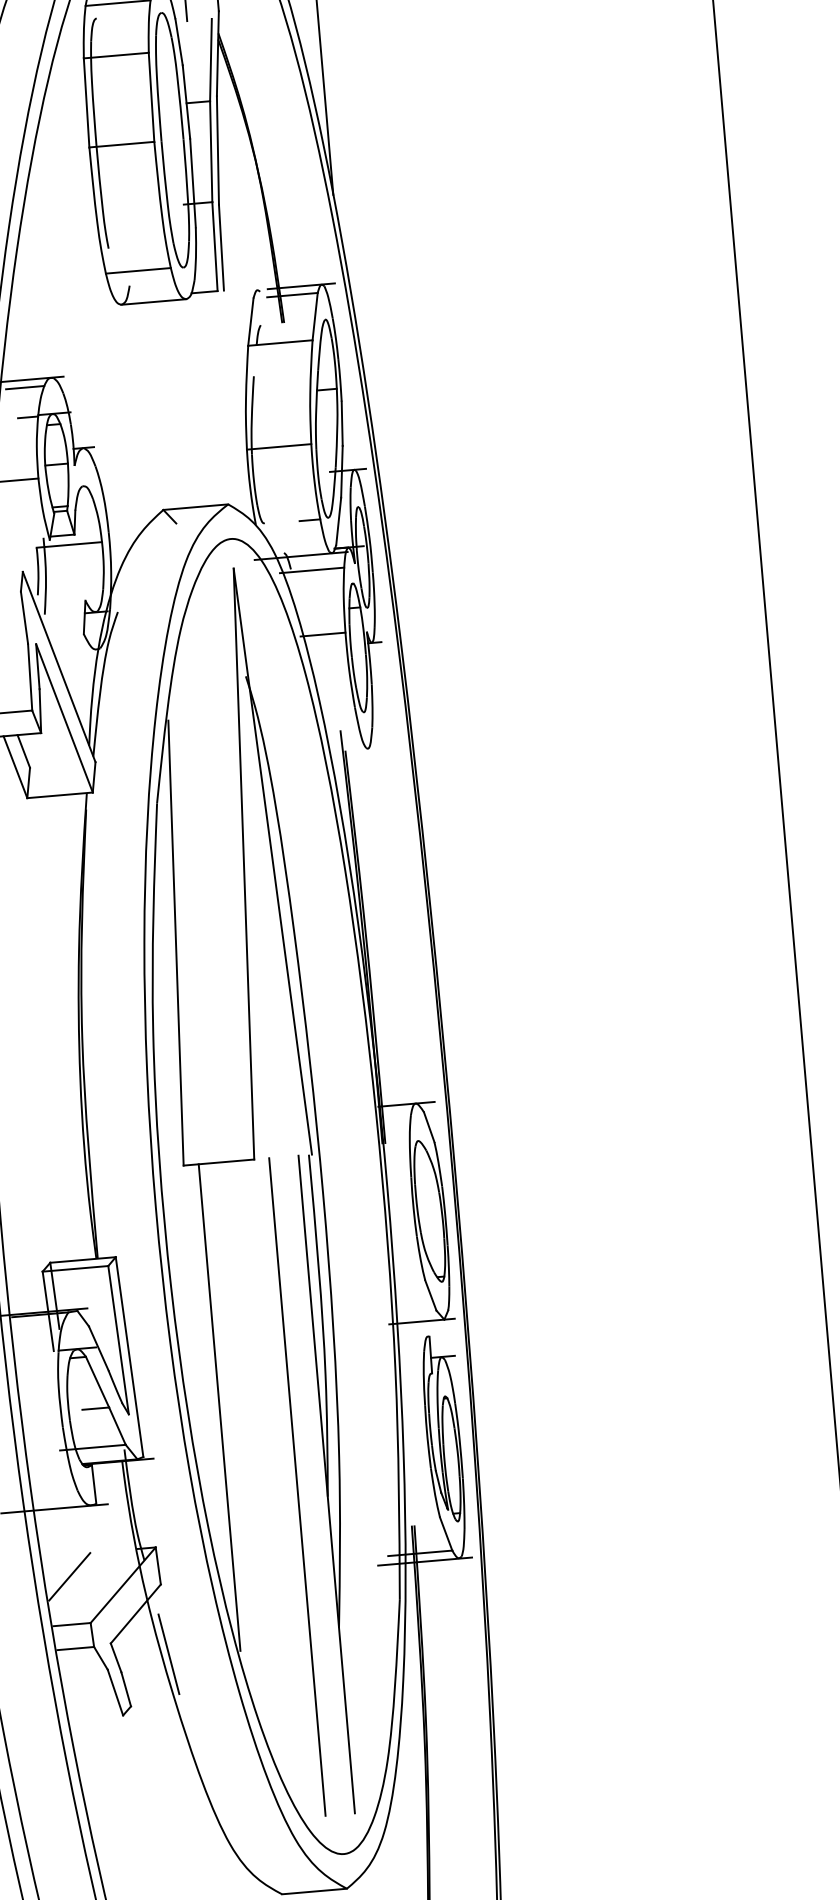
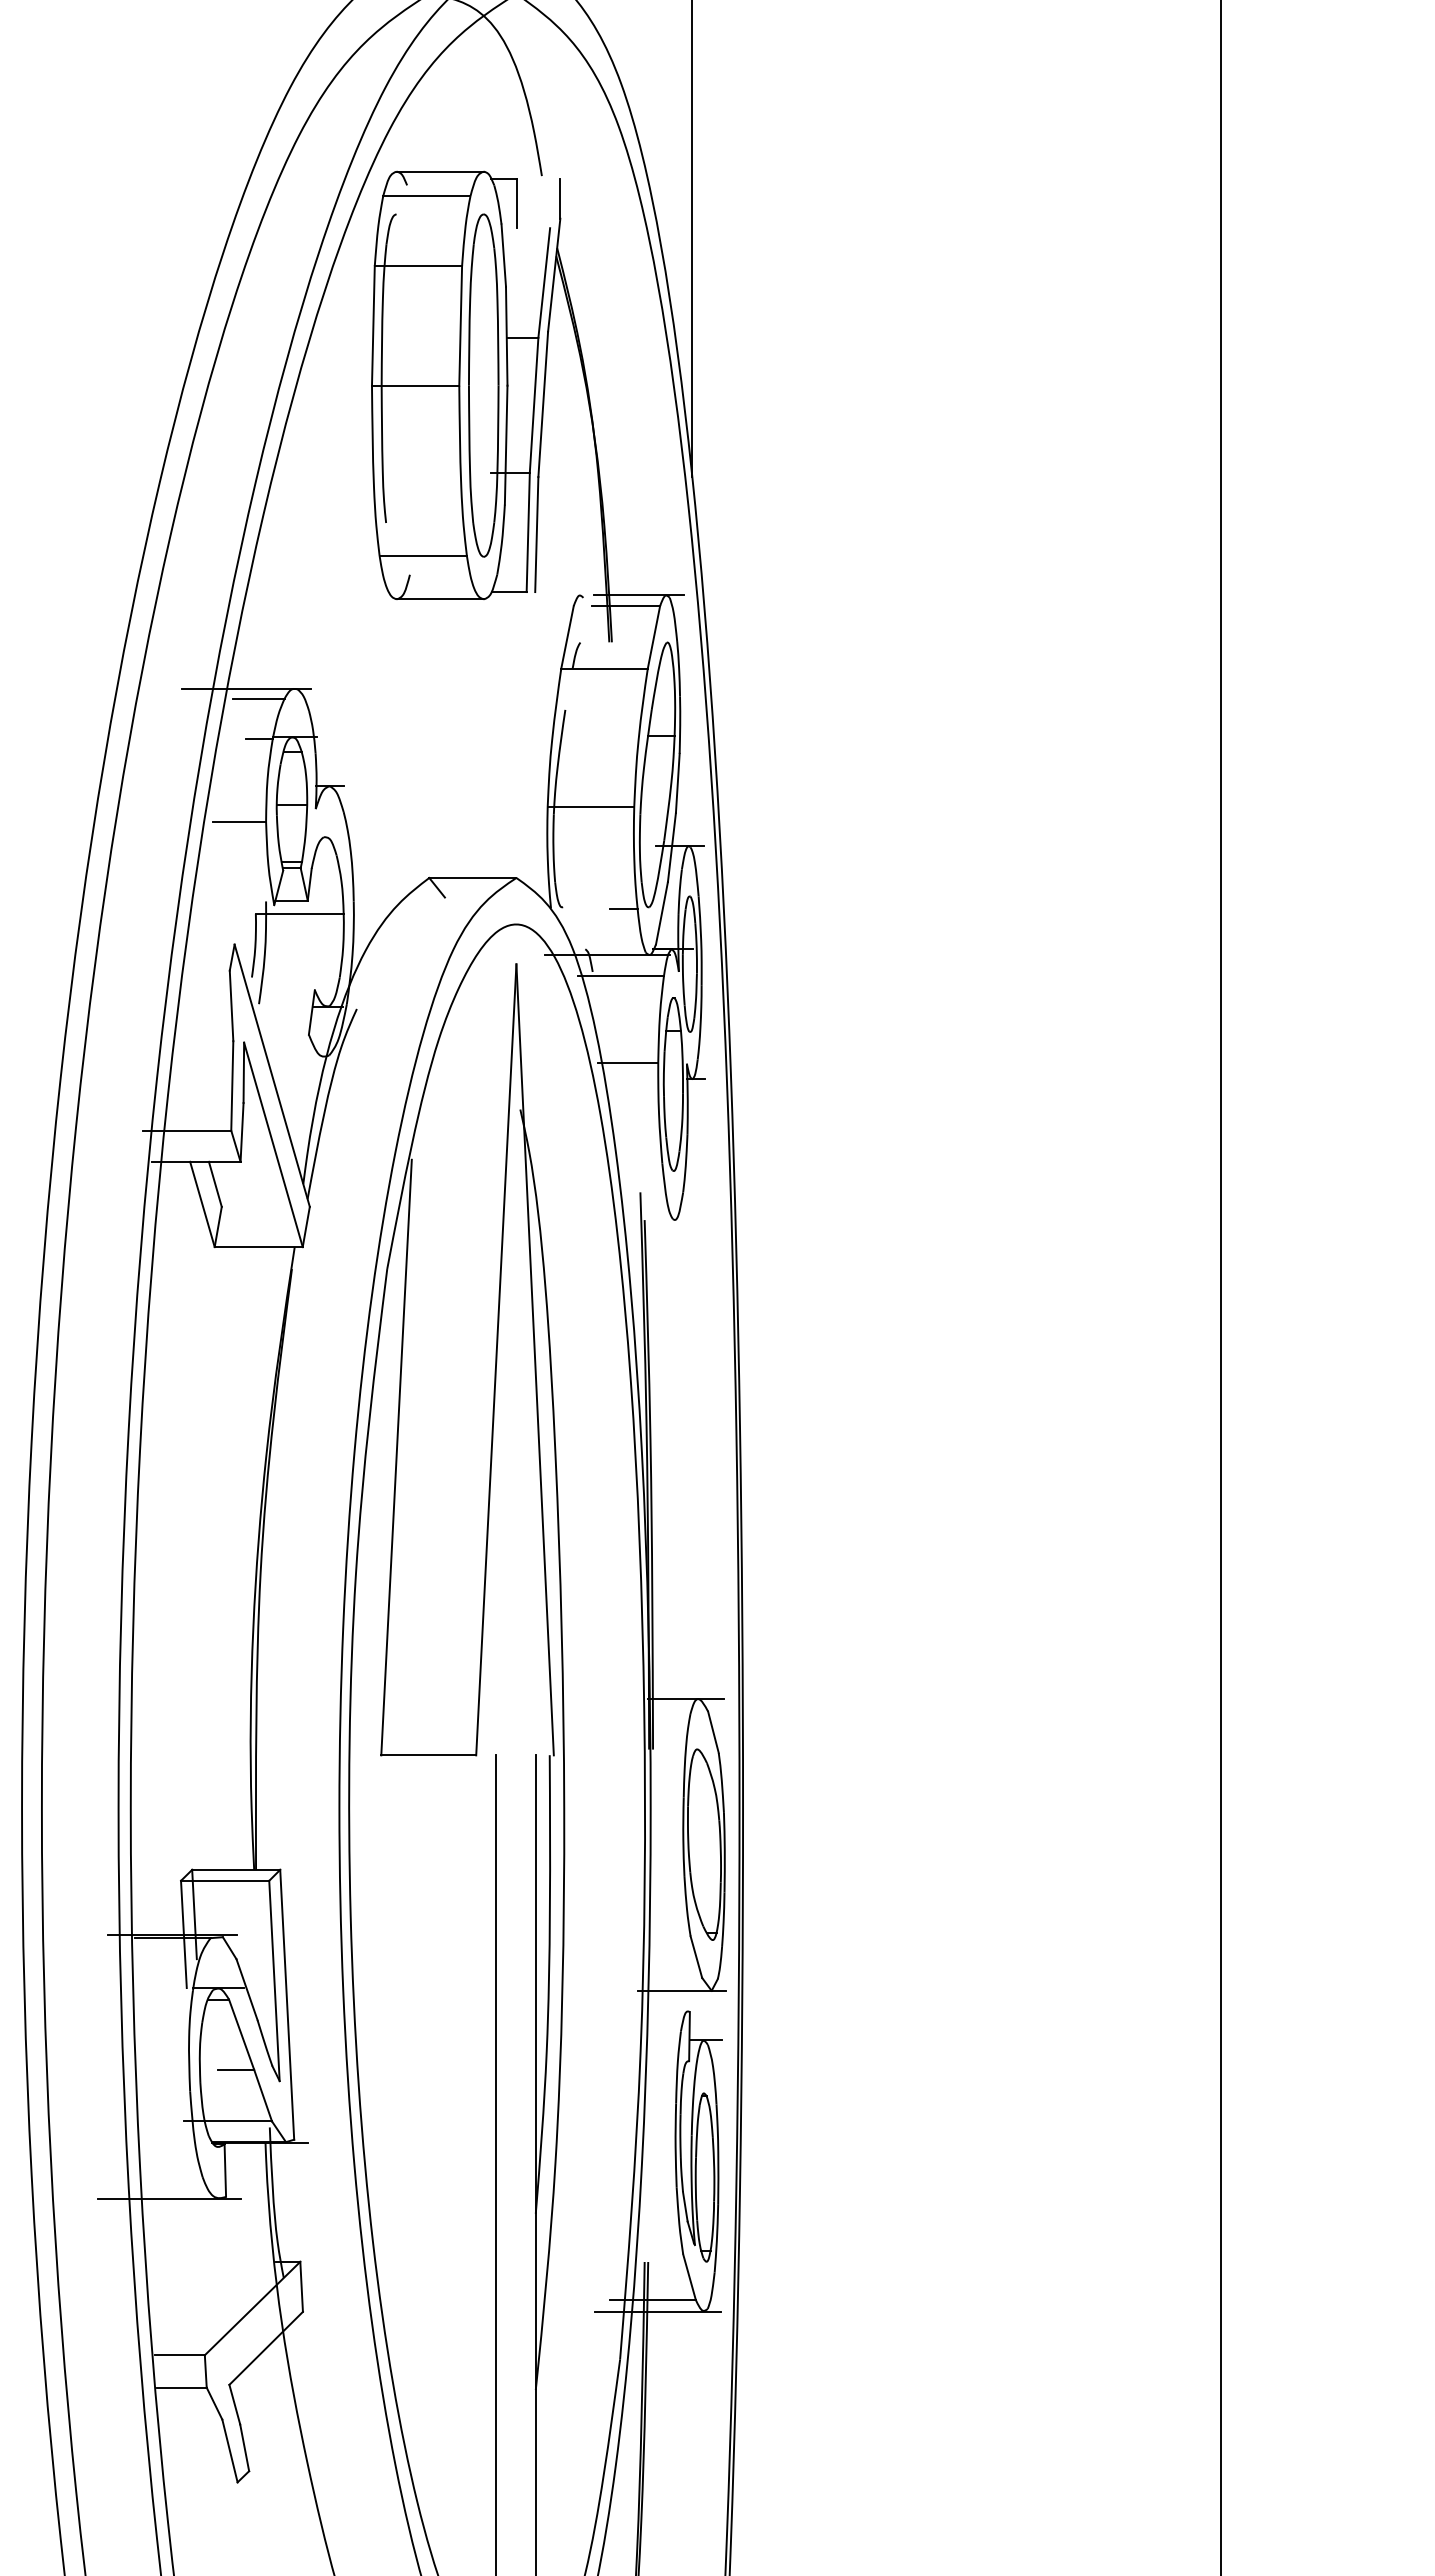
line: (219, 1407) -> (401, 2082), removed
line: (69, 1576) -> (182, 2290), removed
line: (168, 1653) -> (305, 2405), removed

